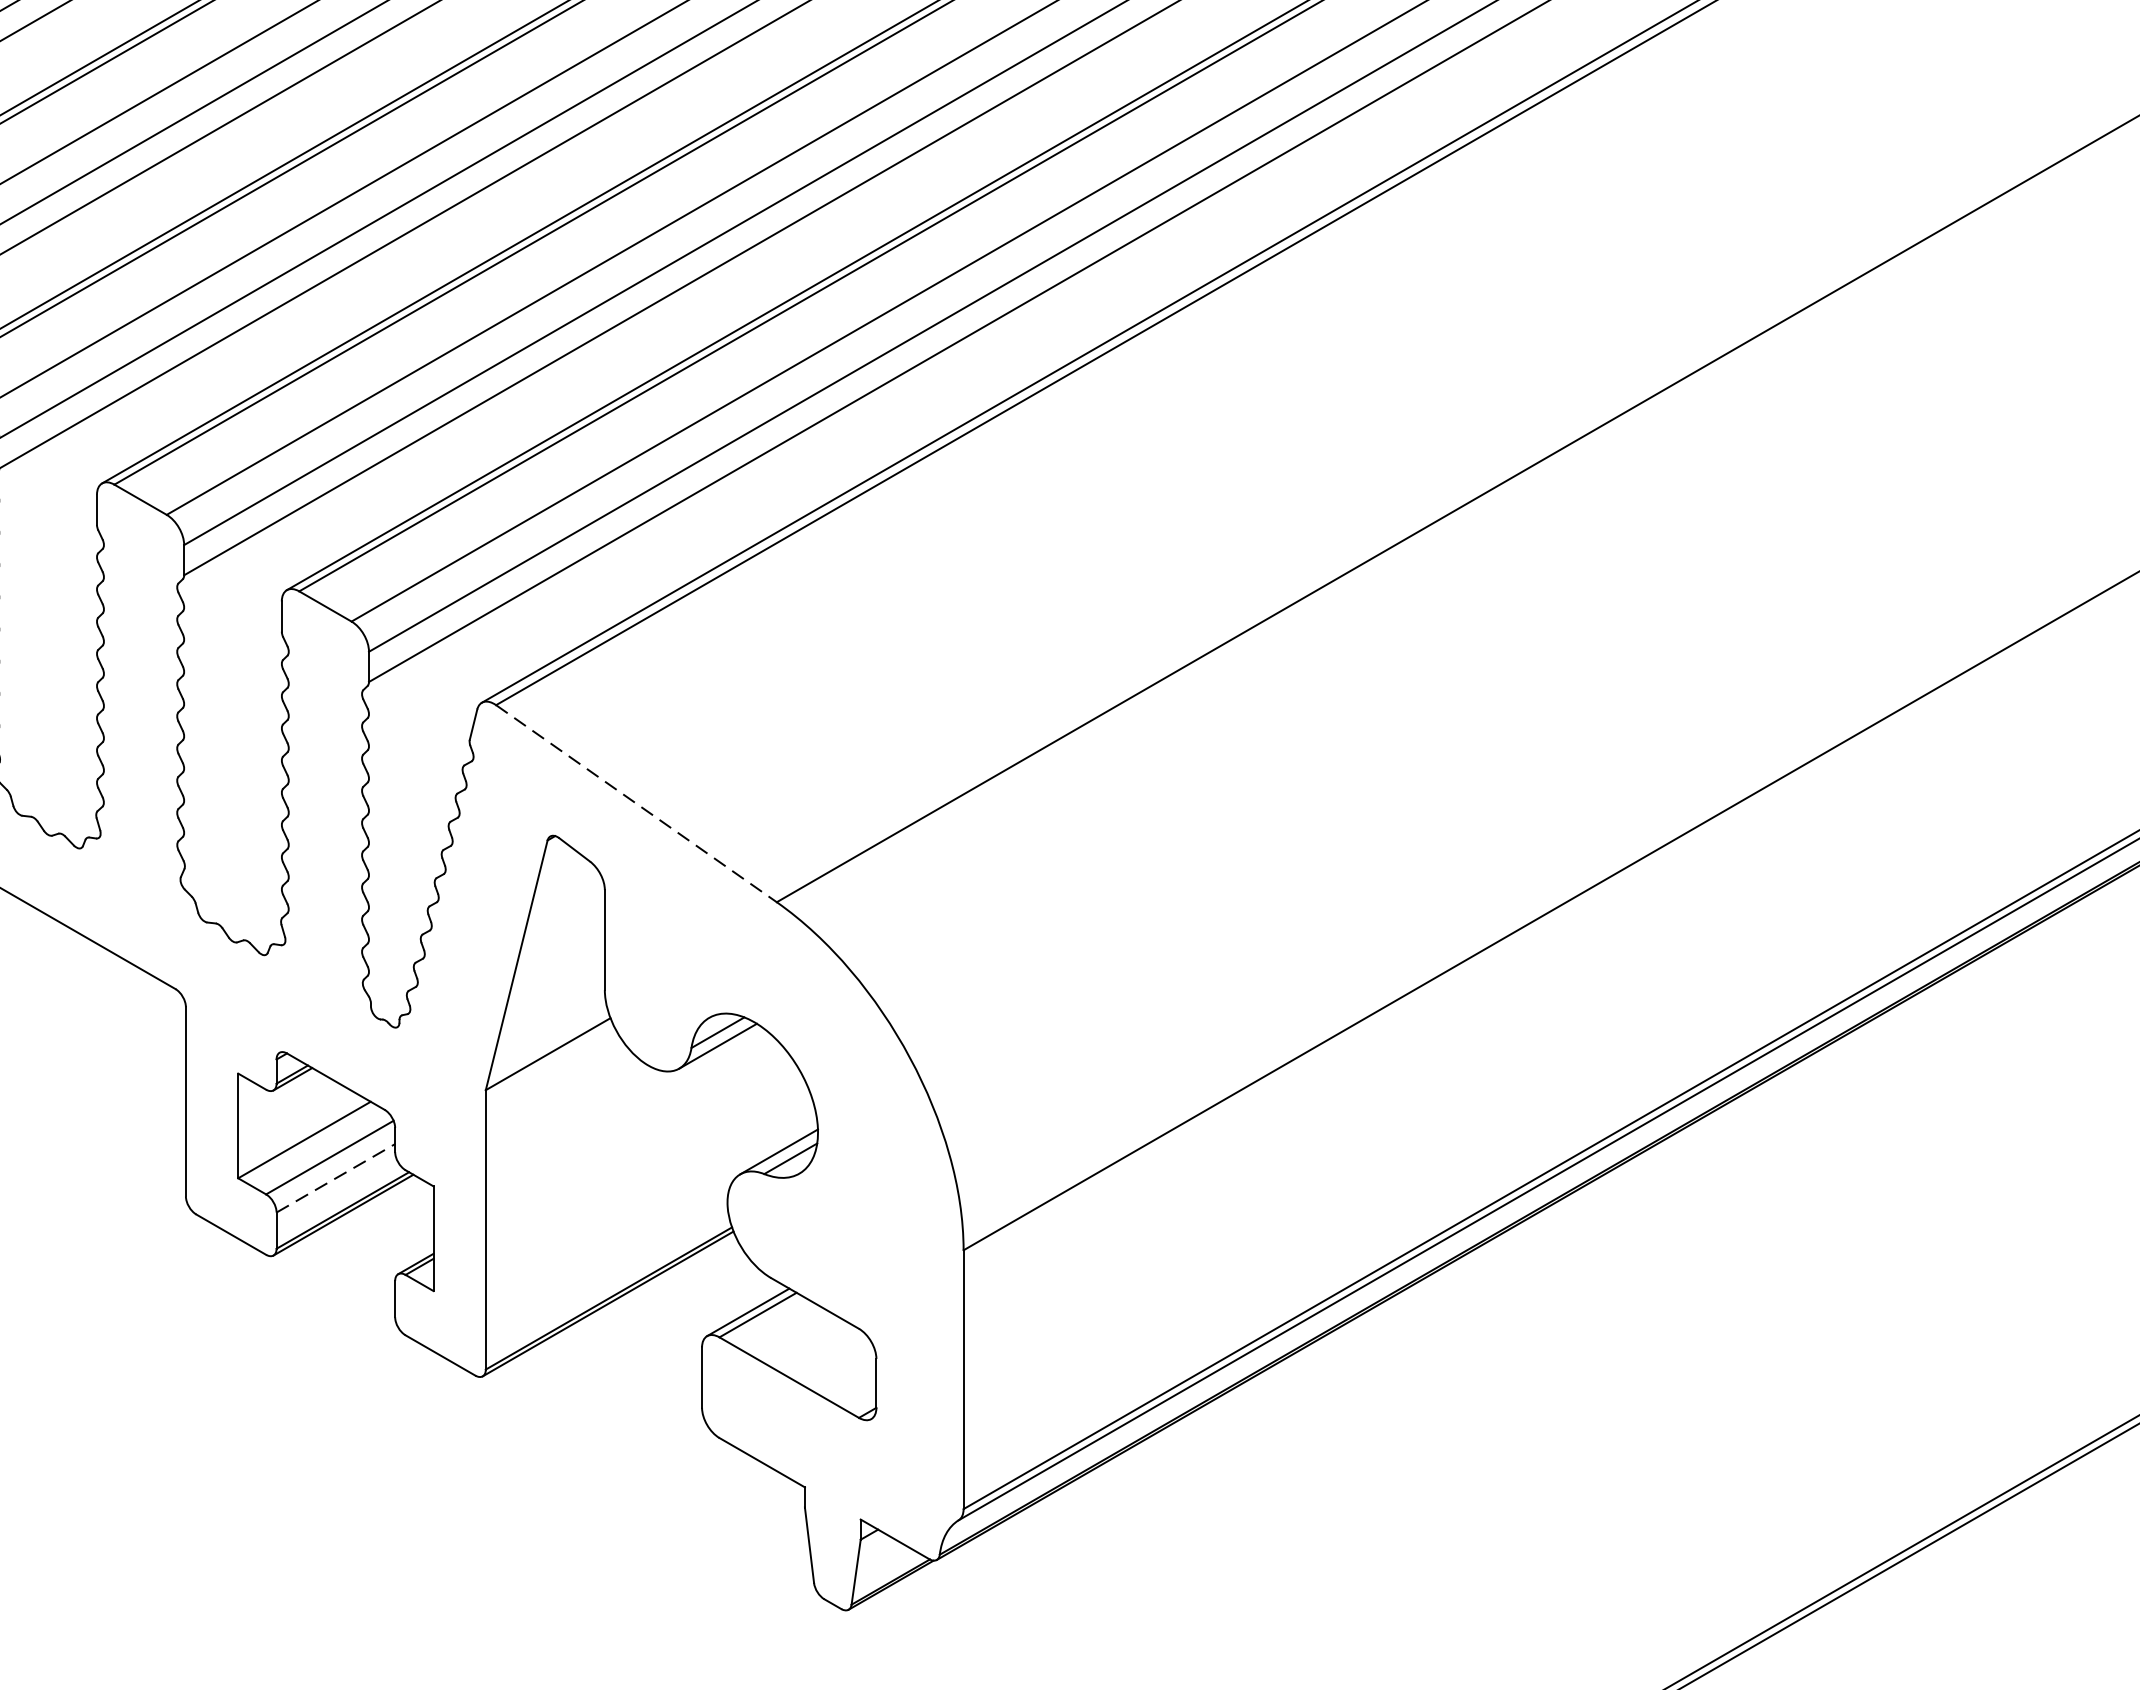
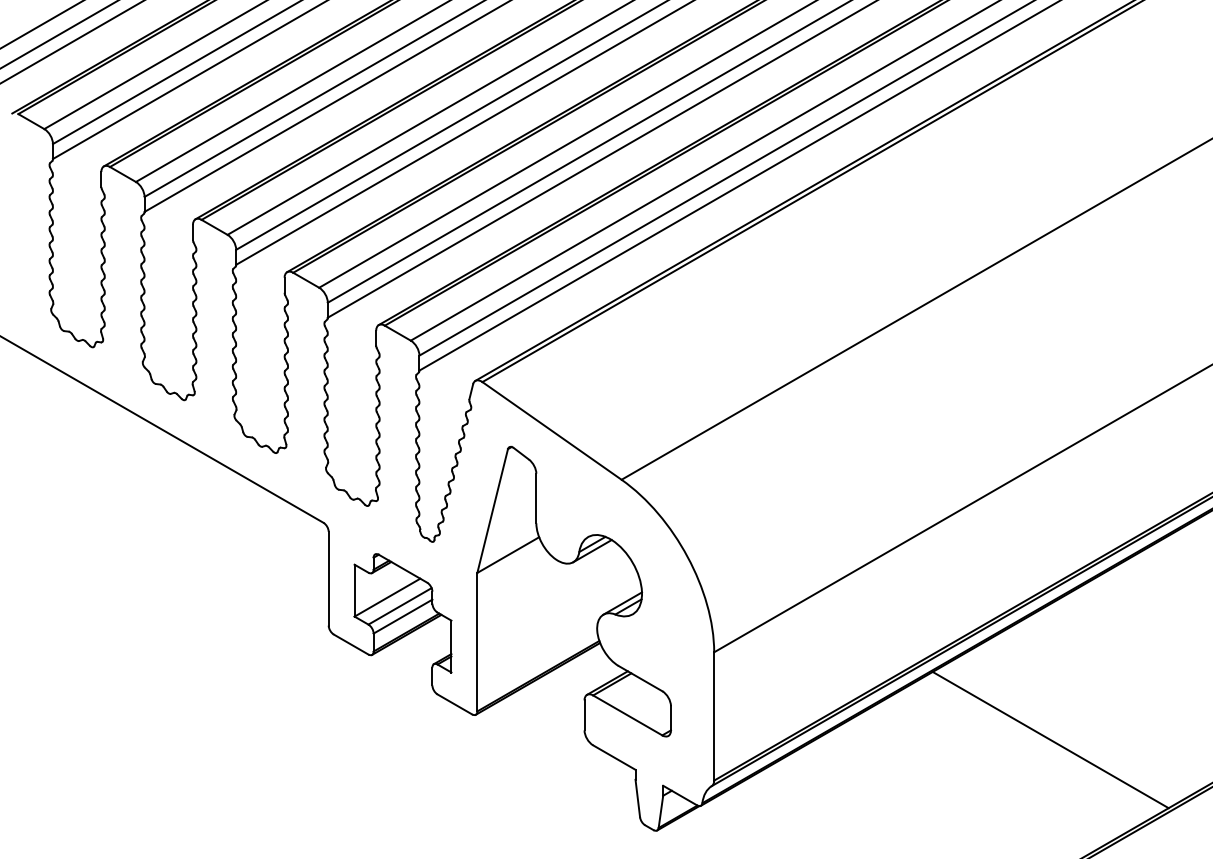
line: (637, 804) -> (552, 431), dashed -> solid
line: (336, 1178) -> (403, 616), dashed -> solid
line: (1642, 1426) -> (1050, 739), added

